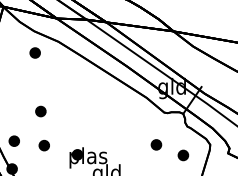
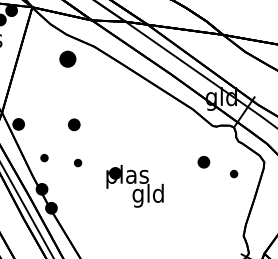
part: (34, 52) -> (67, 58), size x1.4
part: (14, 140) -> (44, 157), size x0.6
part: (43, 145) -> (77, 162), size x0.6
part: (182, 154) -> (233, 173), size x0.6

